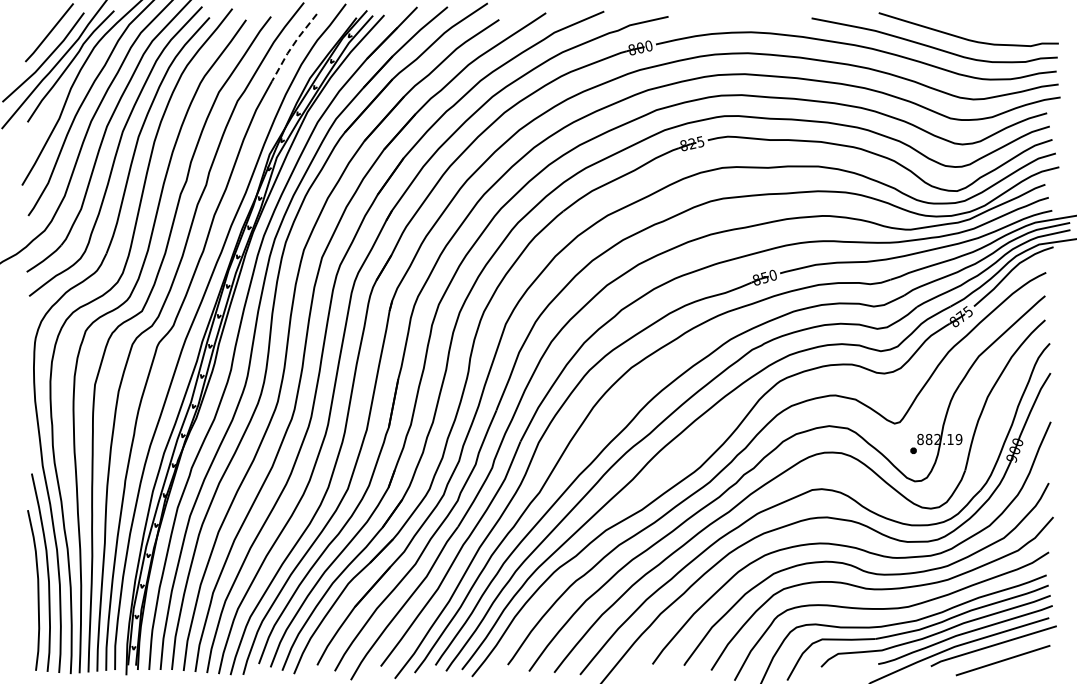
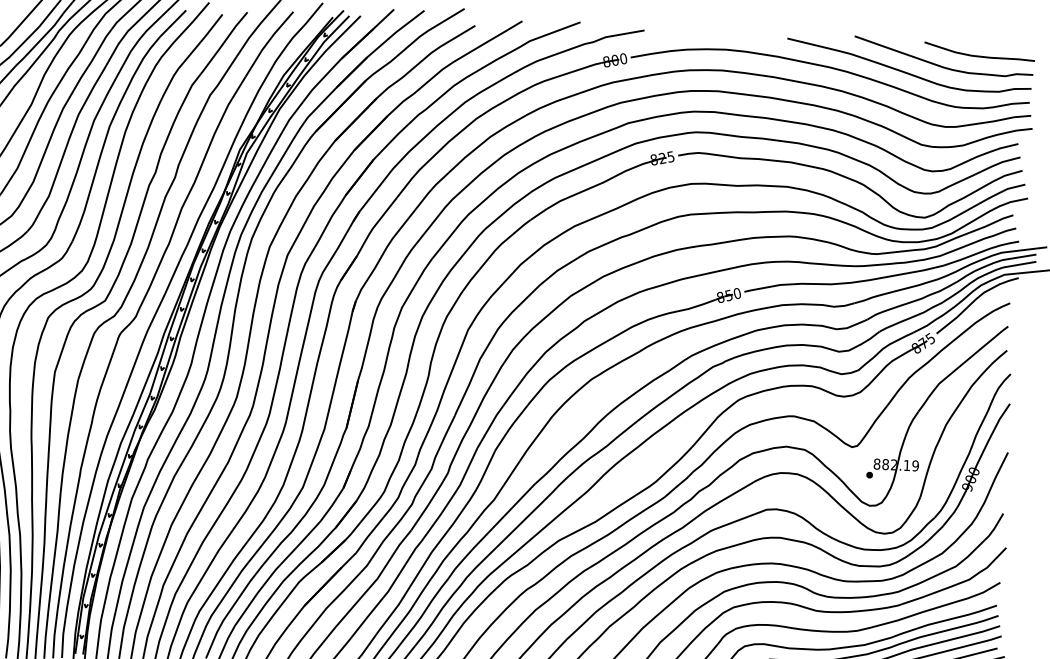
curve: (1003, 26) -> (978, 55), added
line: (292, 46) -> (267, 43), dashed -> solid

